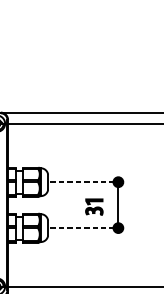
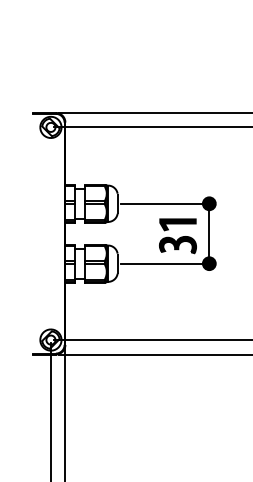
line: (84, 181) -> (165, 203), dashed -> solid
part: (93, 207) -> (177, 236), size x1.67
line: (84, 227) -> (165, 263), dashed -> solid

